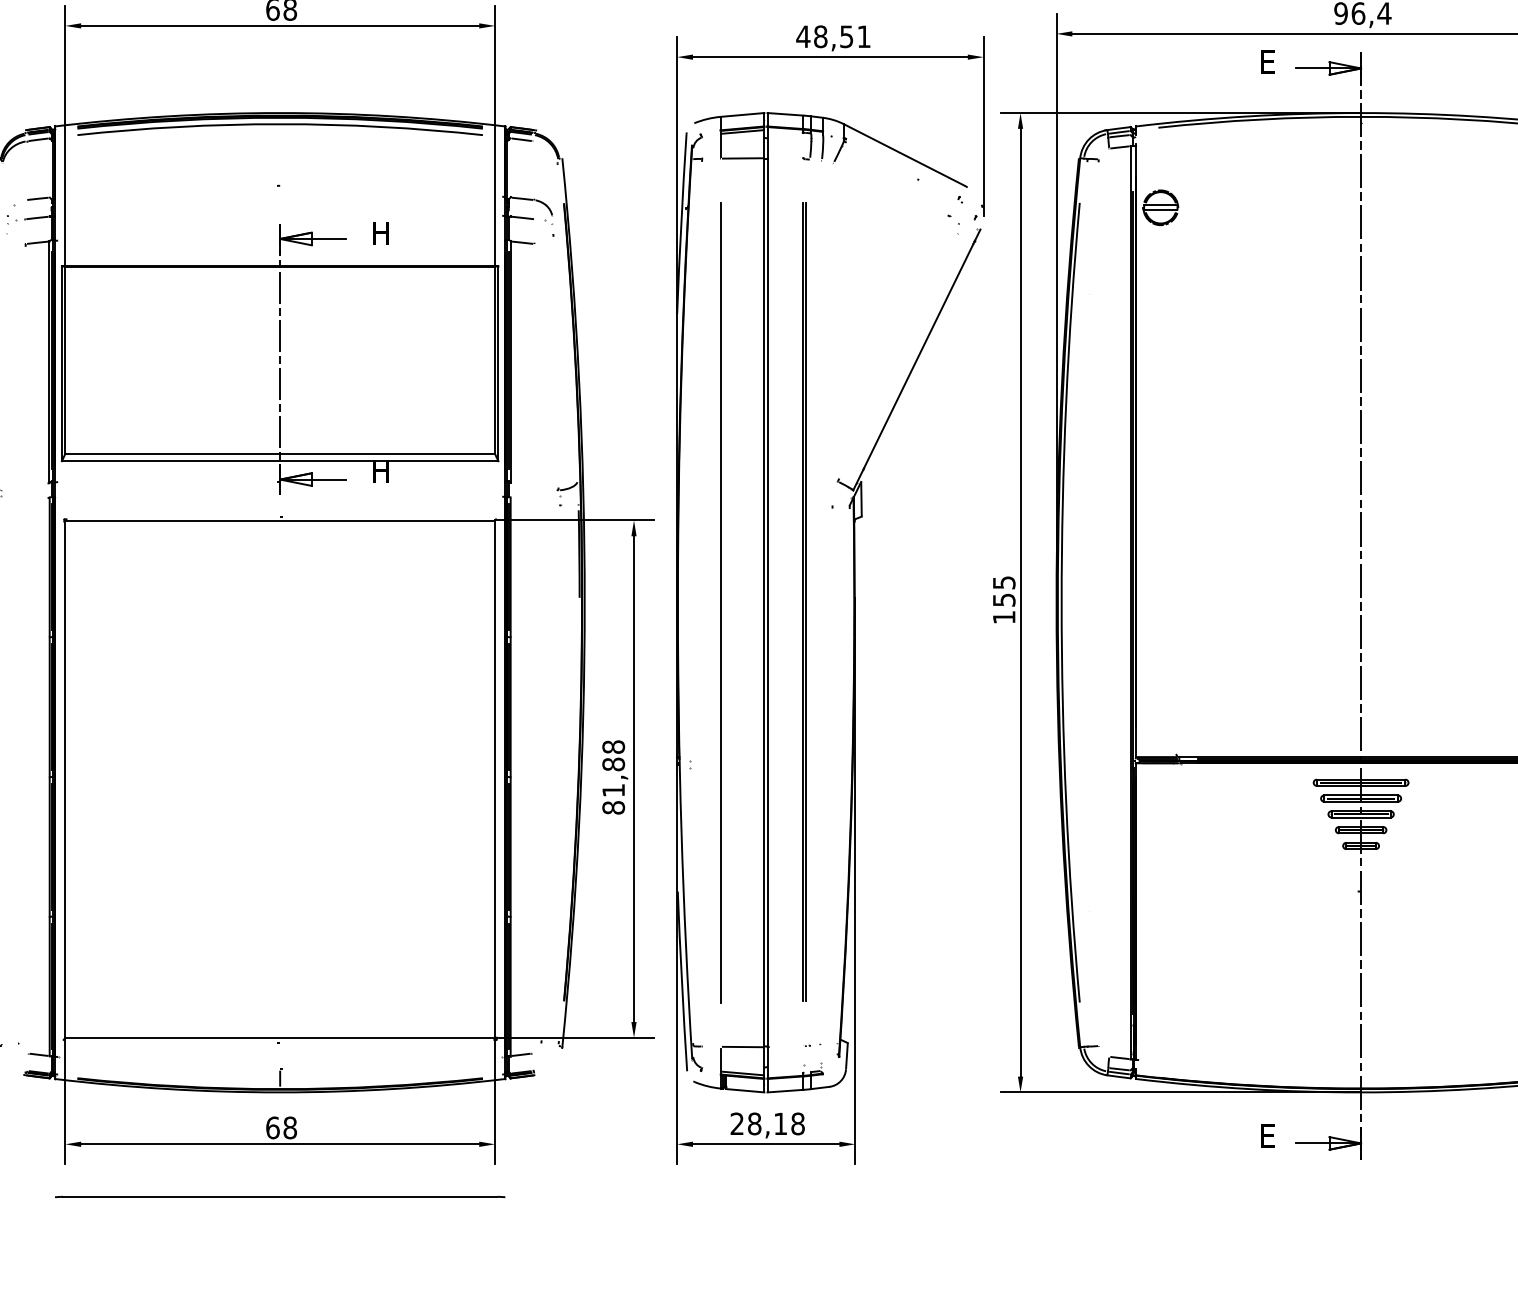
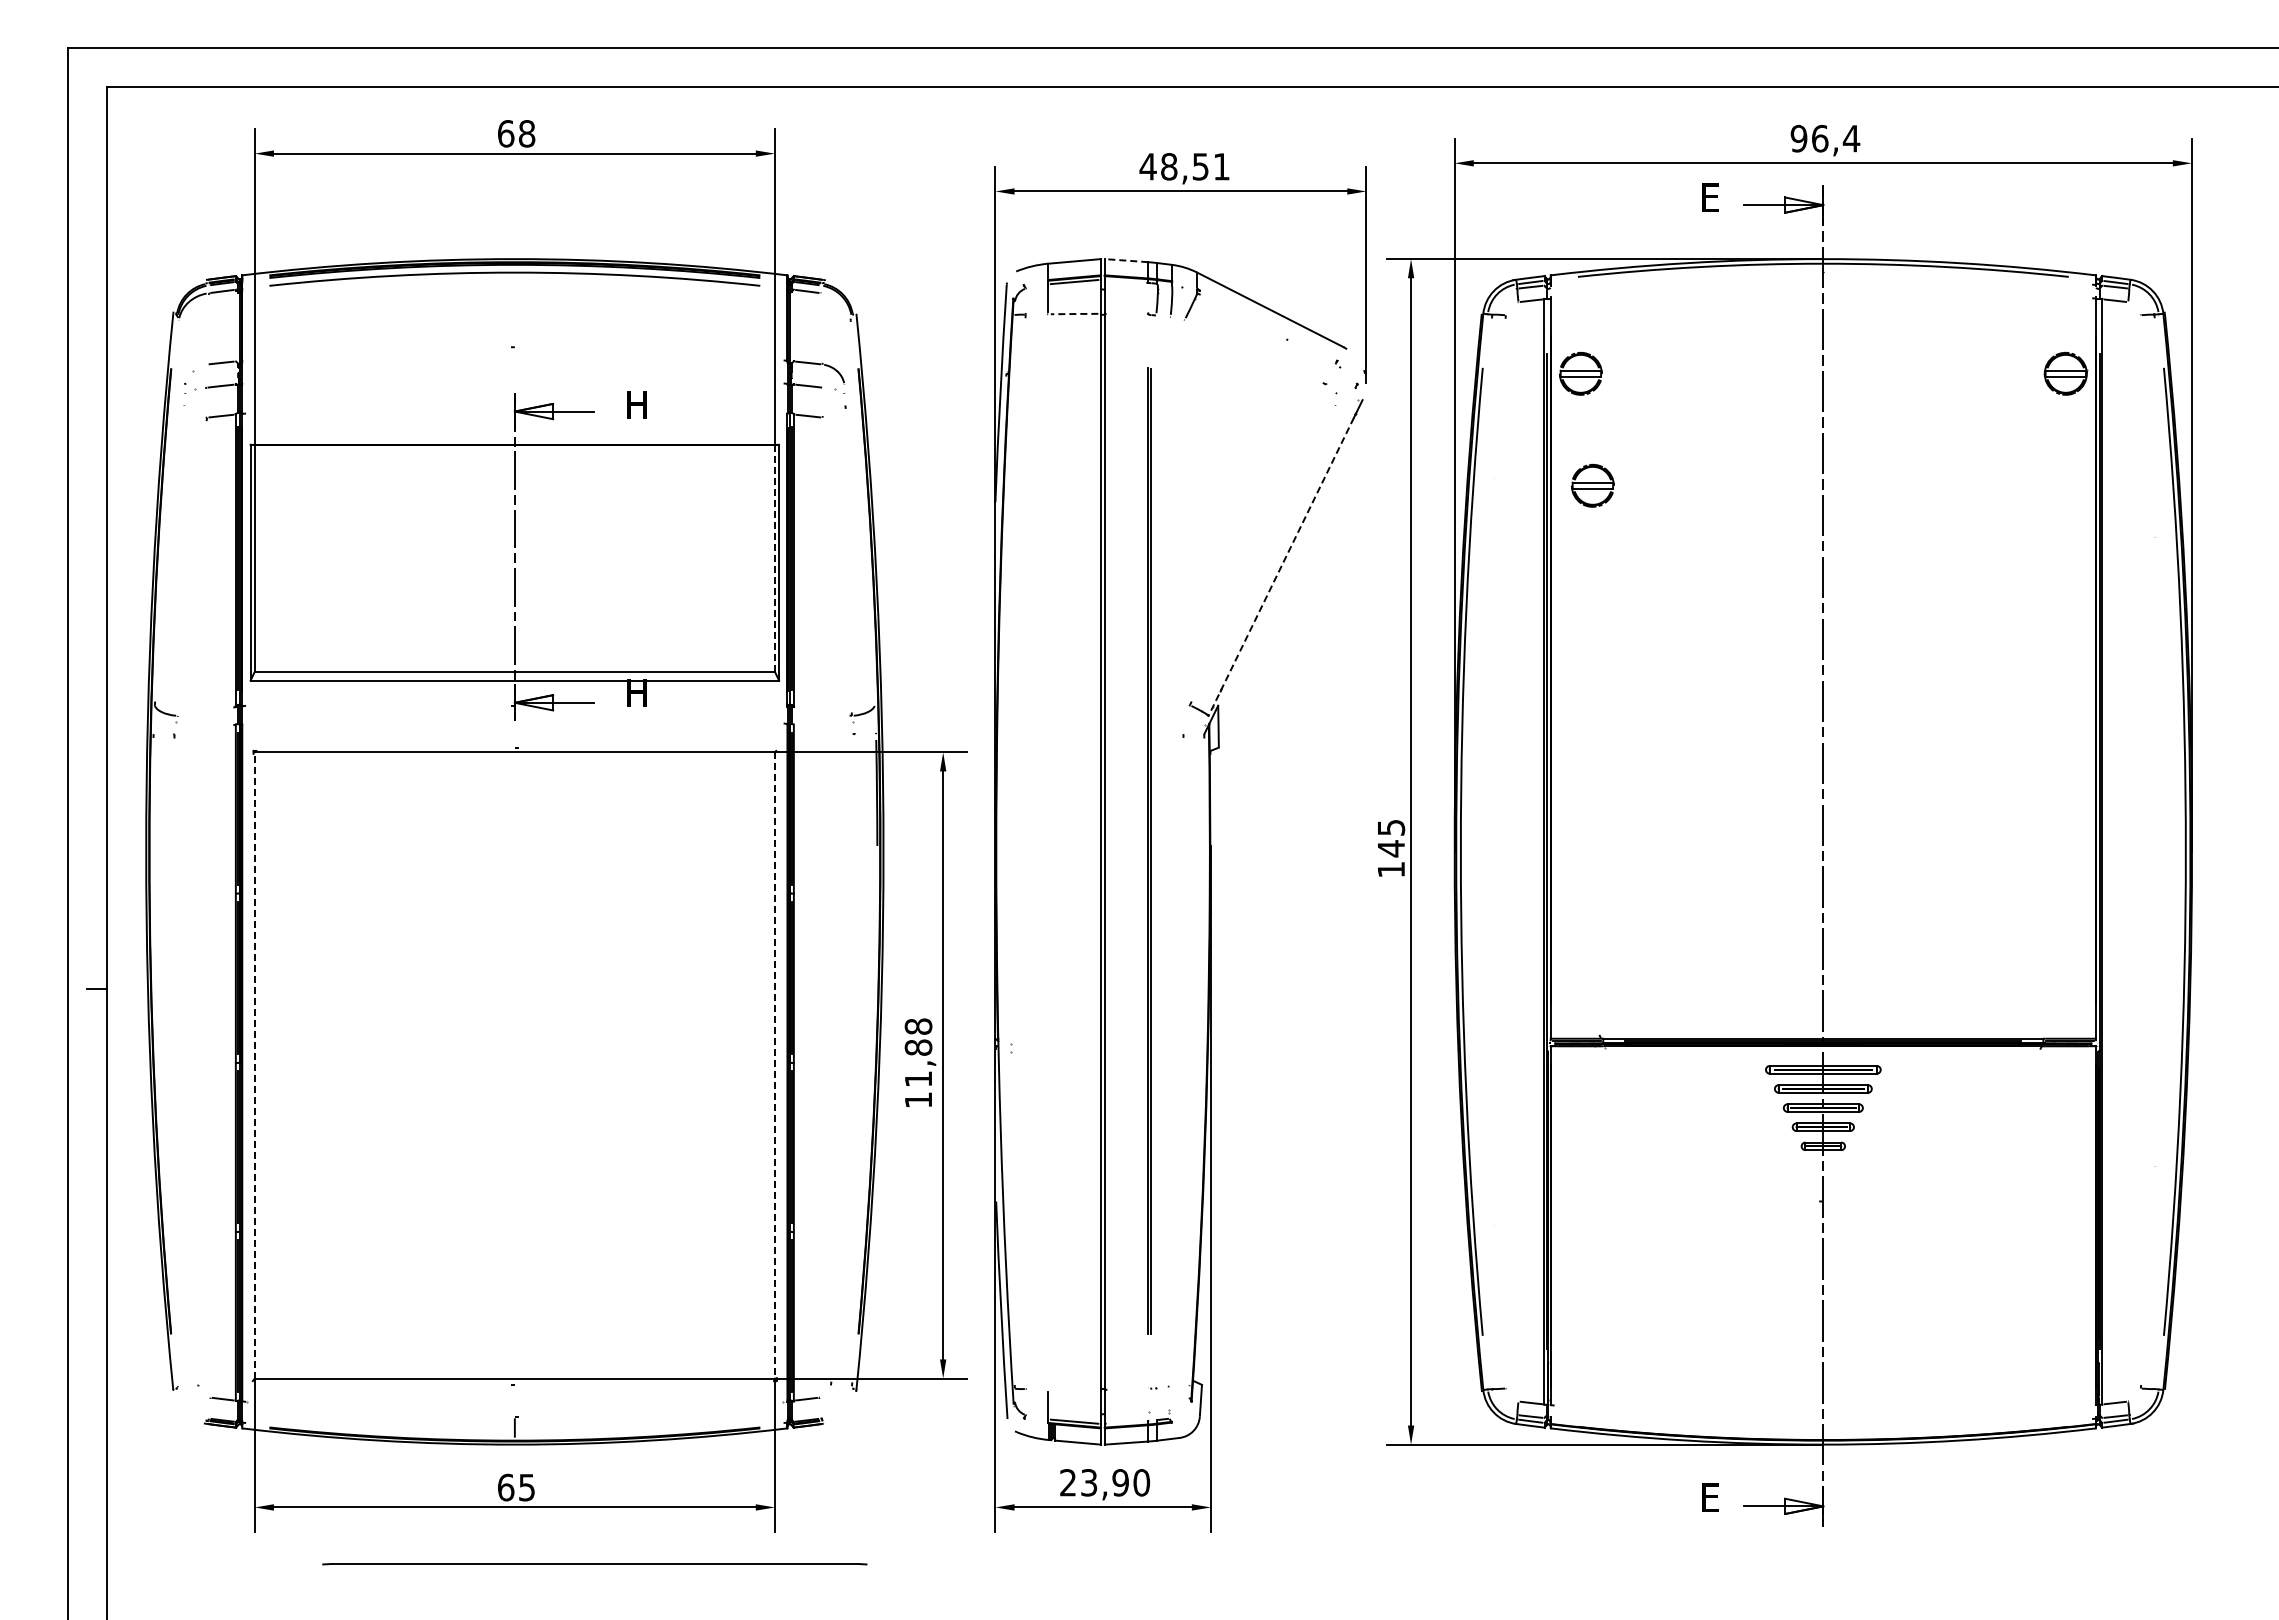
line: (785, 114) -> (1126, 260), solid -> dashed
line: (742, 158) -> (1074, 314), solid -> dashed
part: (1170, 300) -> (1592, 485), added
line: (494, 360) -> (774, 558), solid -> dashed
line: (913, 366) -> (1281, 566), solid -> dashed
text: (1004, 599) -> (1391, 848), 155 -> 145
line: (721, 602) -> (1048, 851), removed
line: (65, 778) -> (254, 1064), solid -> dashed
line: (494, 779) -> (774, 1065), solid -> dashed
text: (613, 808) -> (918, 1100), 81,88 -> 11,88
line: (742, 1046) -> (1074, 1389), removed
text: (776, 1123) -> (1115, 1482), 28,18 -> 23,90
text: (289, 1127) -> (526, 1487), 68 -> 65
line: (279, 1197) -> (594, 1564), moved

